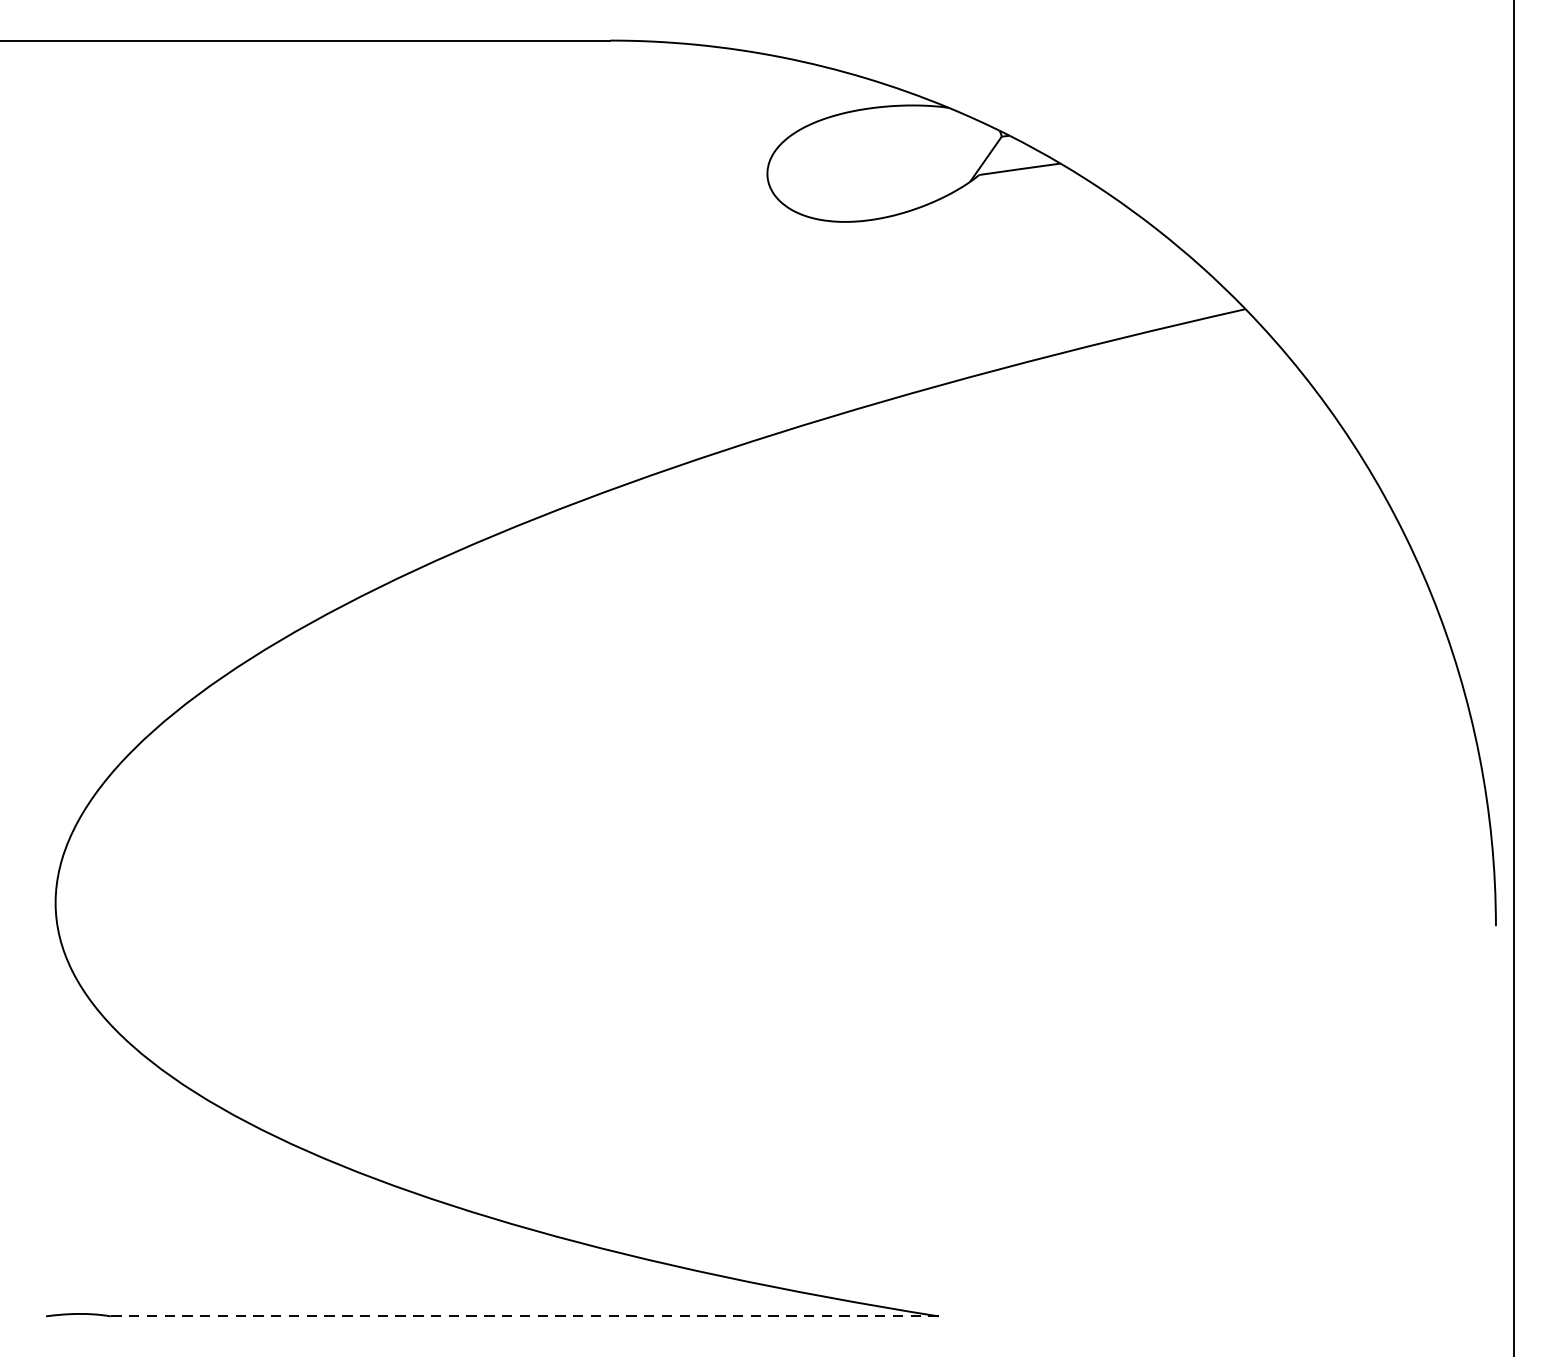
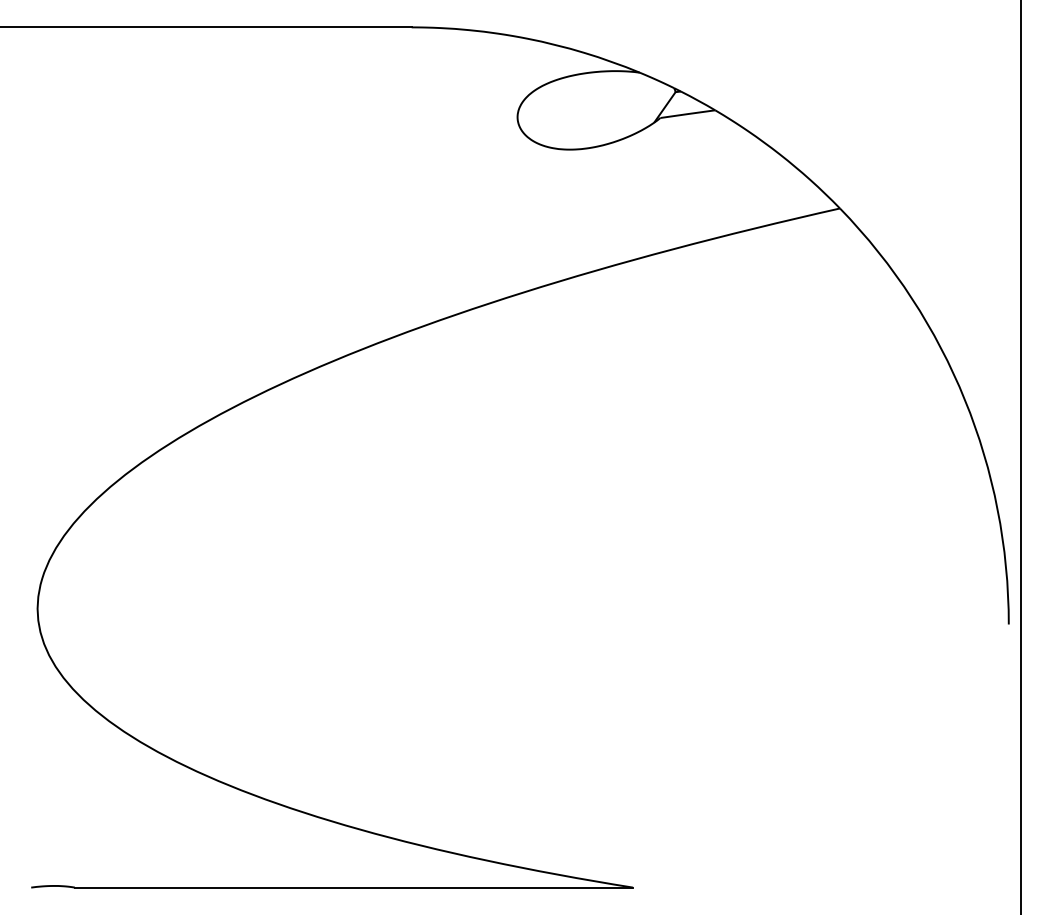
line: (524, 1316) -> (353, 887), dashed -> solid

